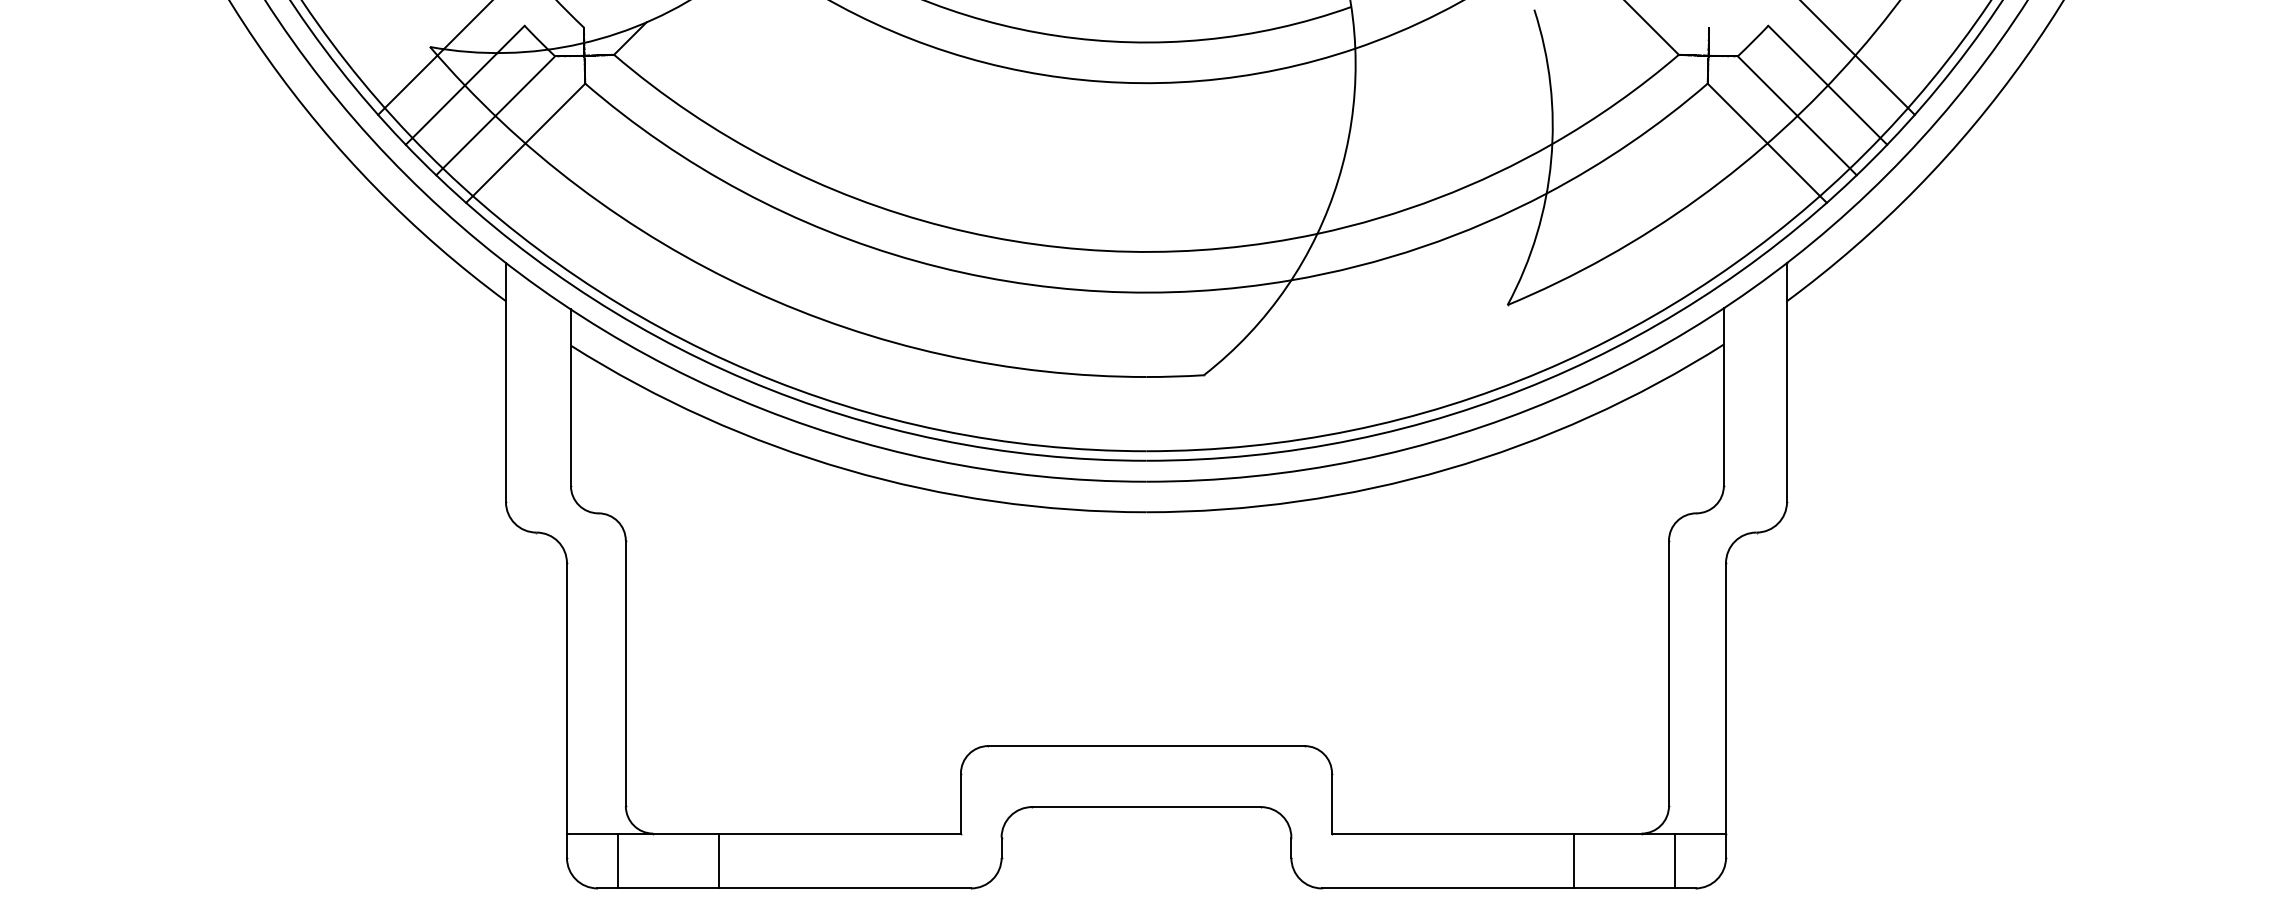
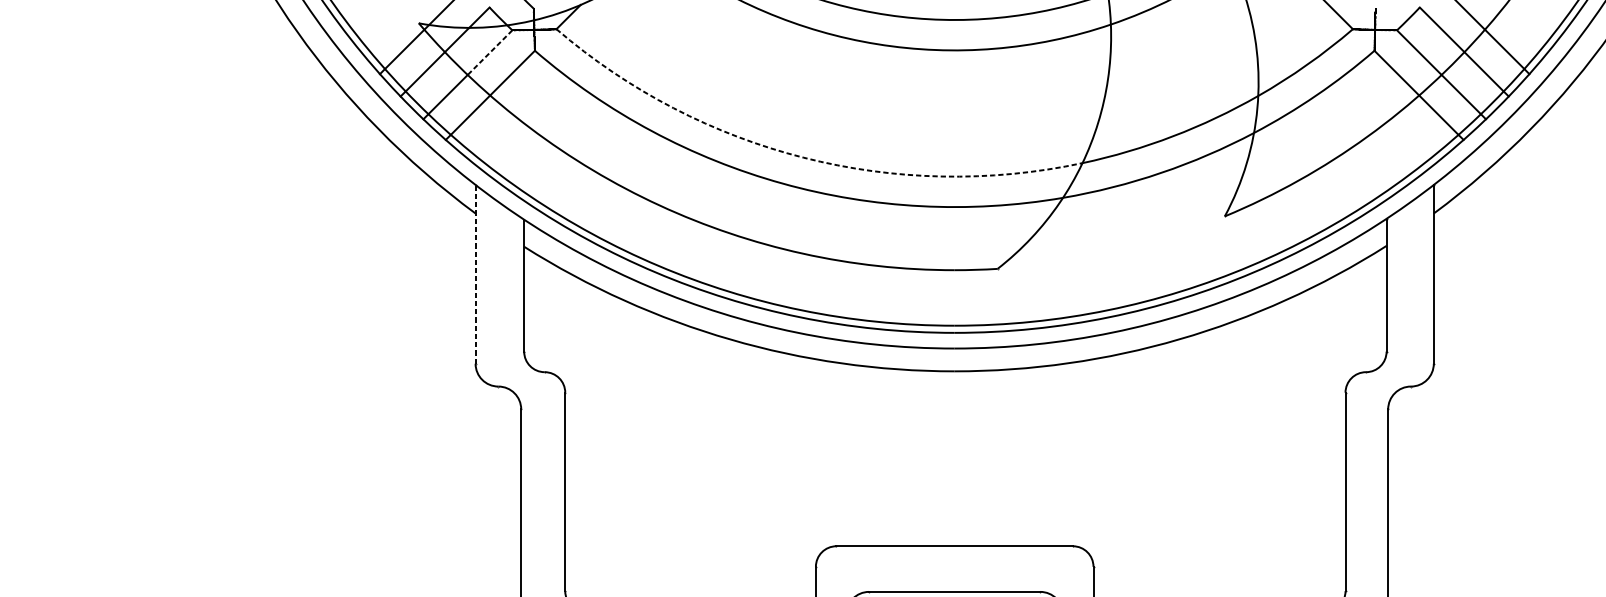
line: (524, 86) -> (489, 52), solid -> dashed
arc: (944, 226) -> (803, 157), solid -> dashed
line: (505, 382) -> (475, 274), solid -> dashed

